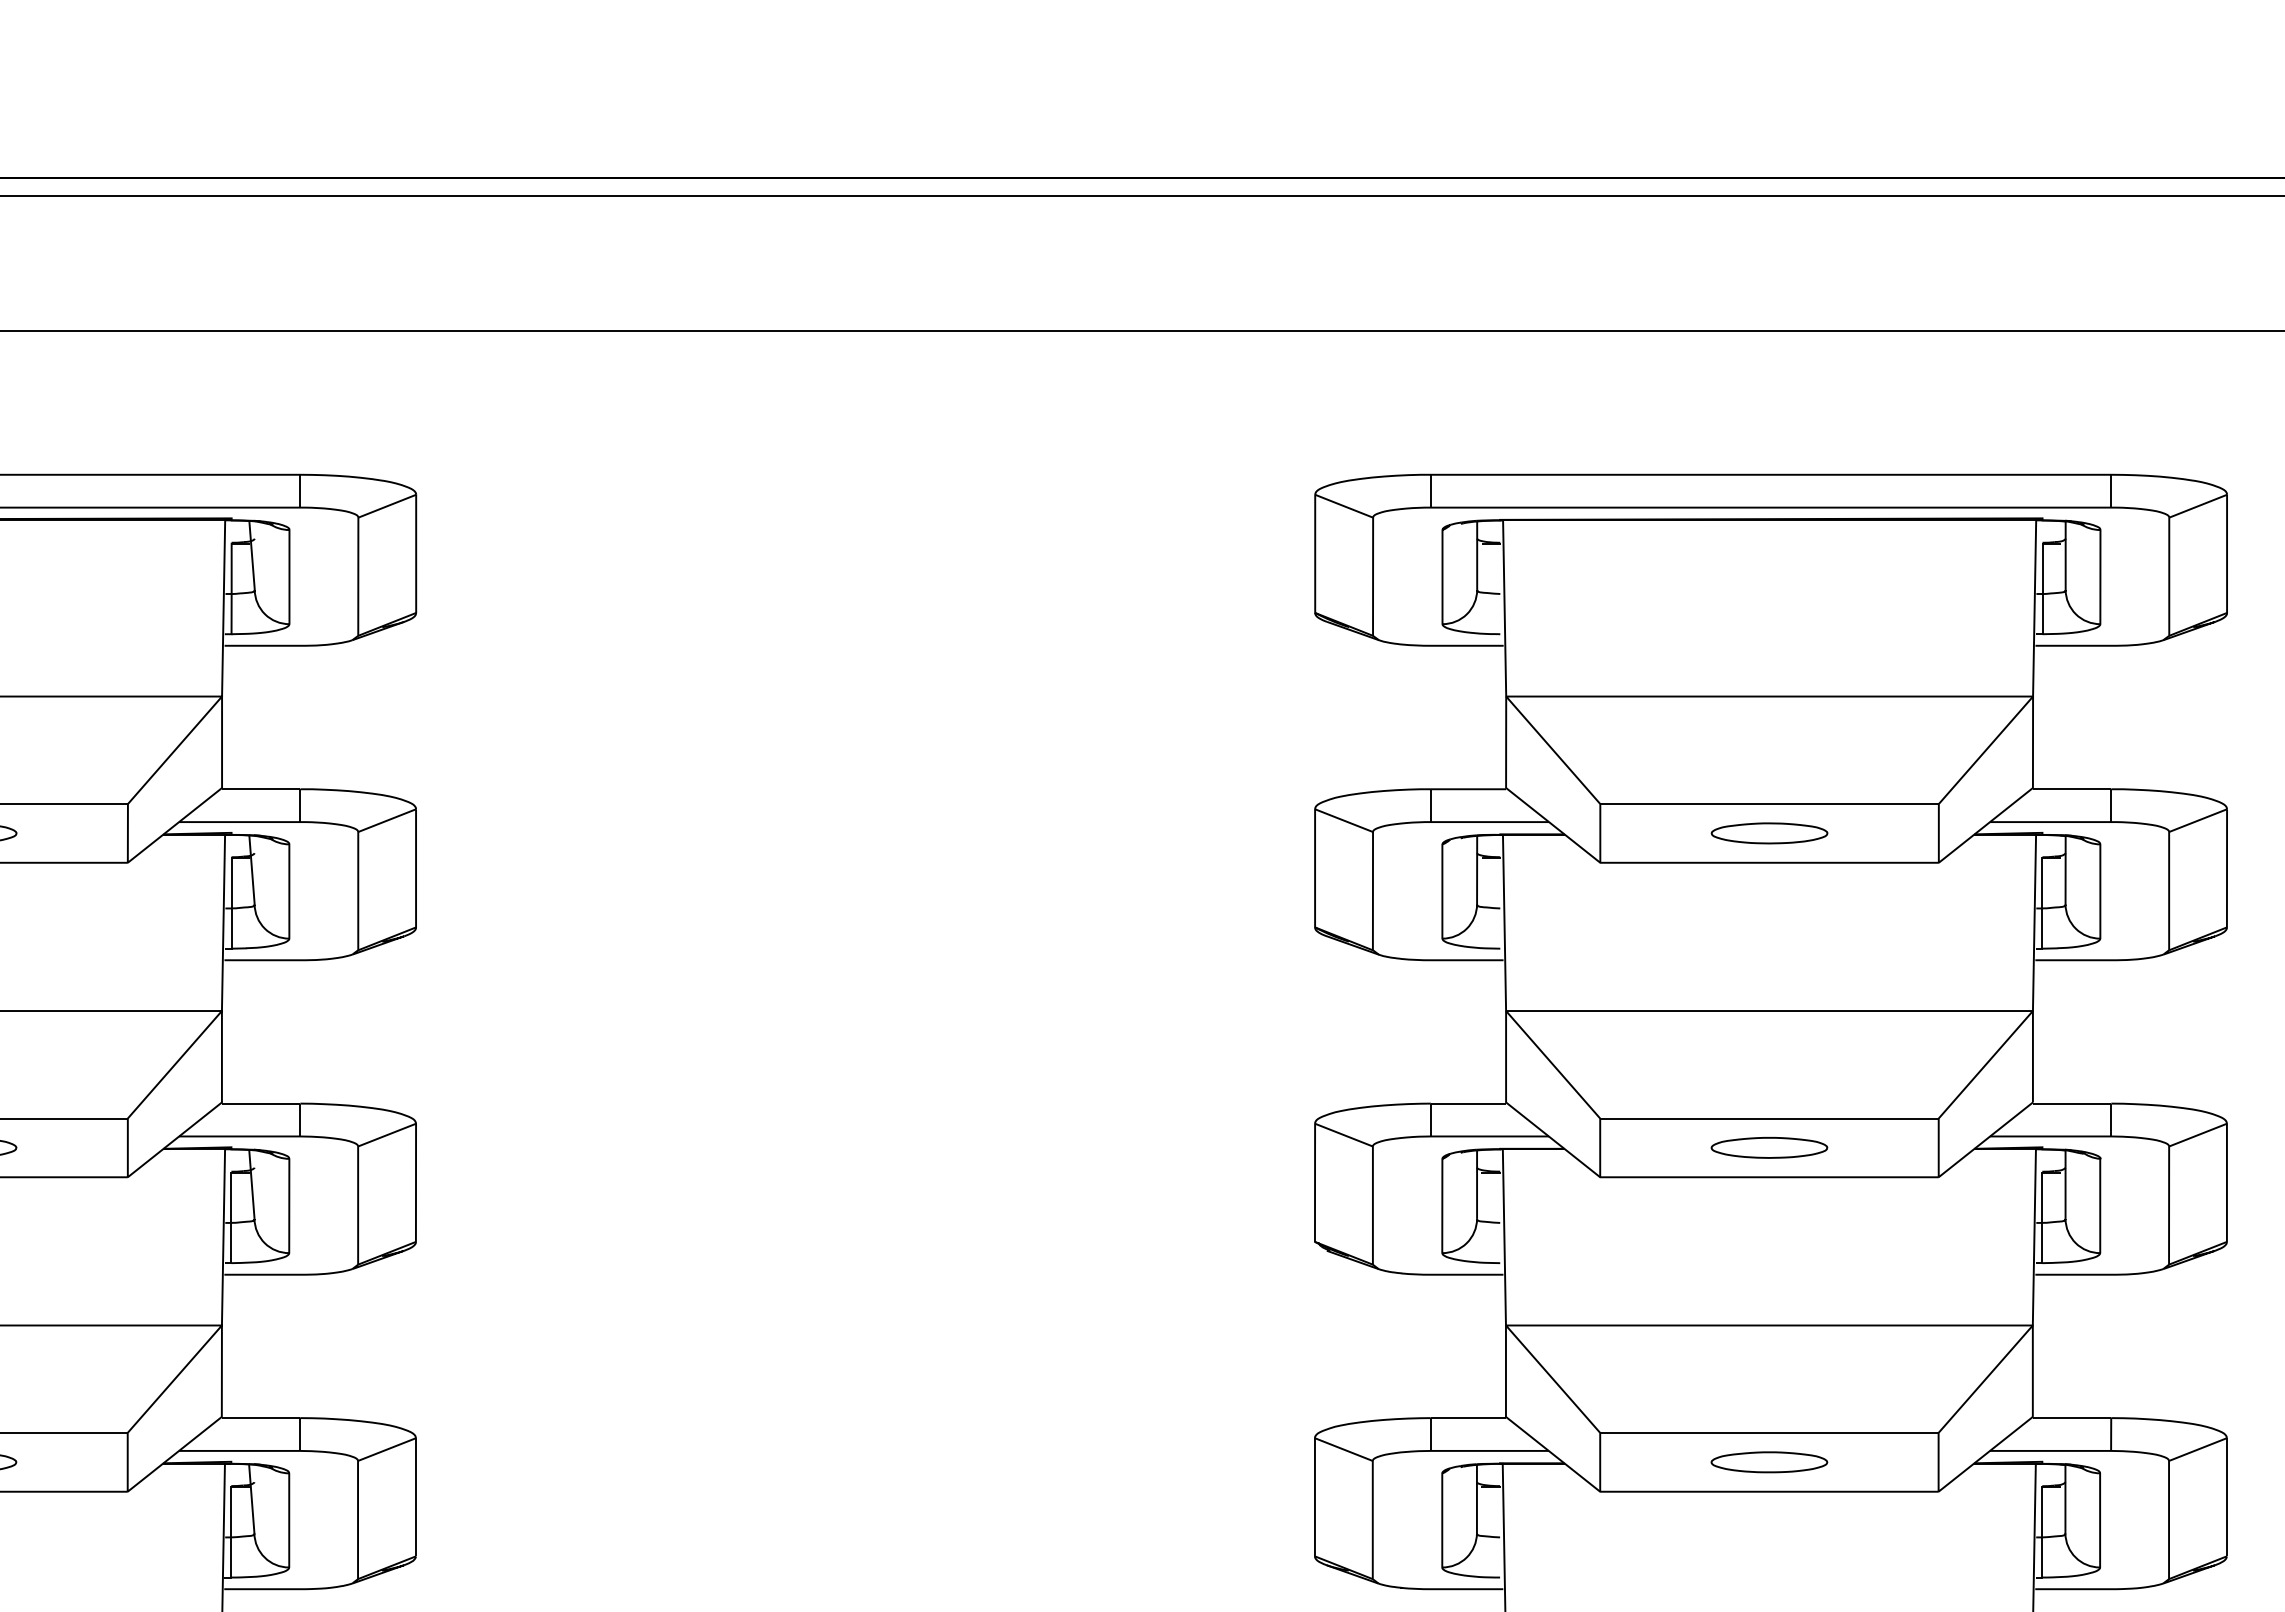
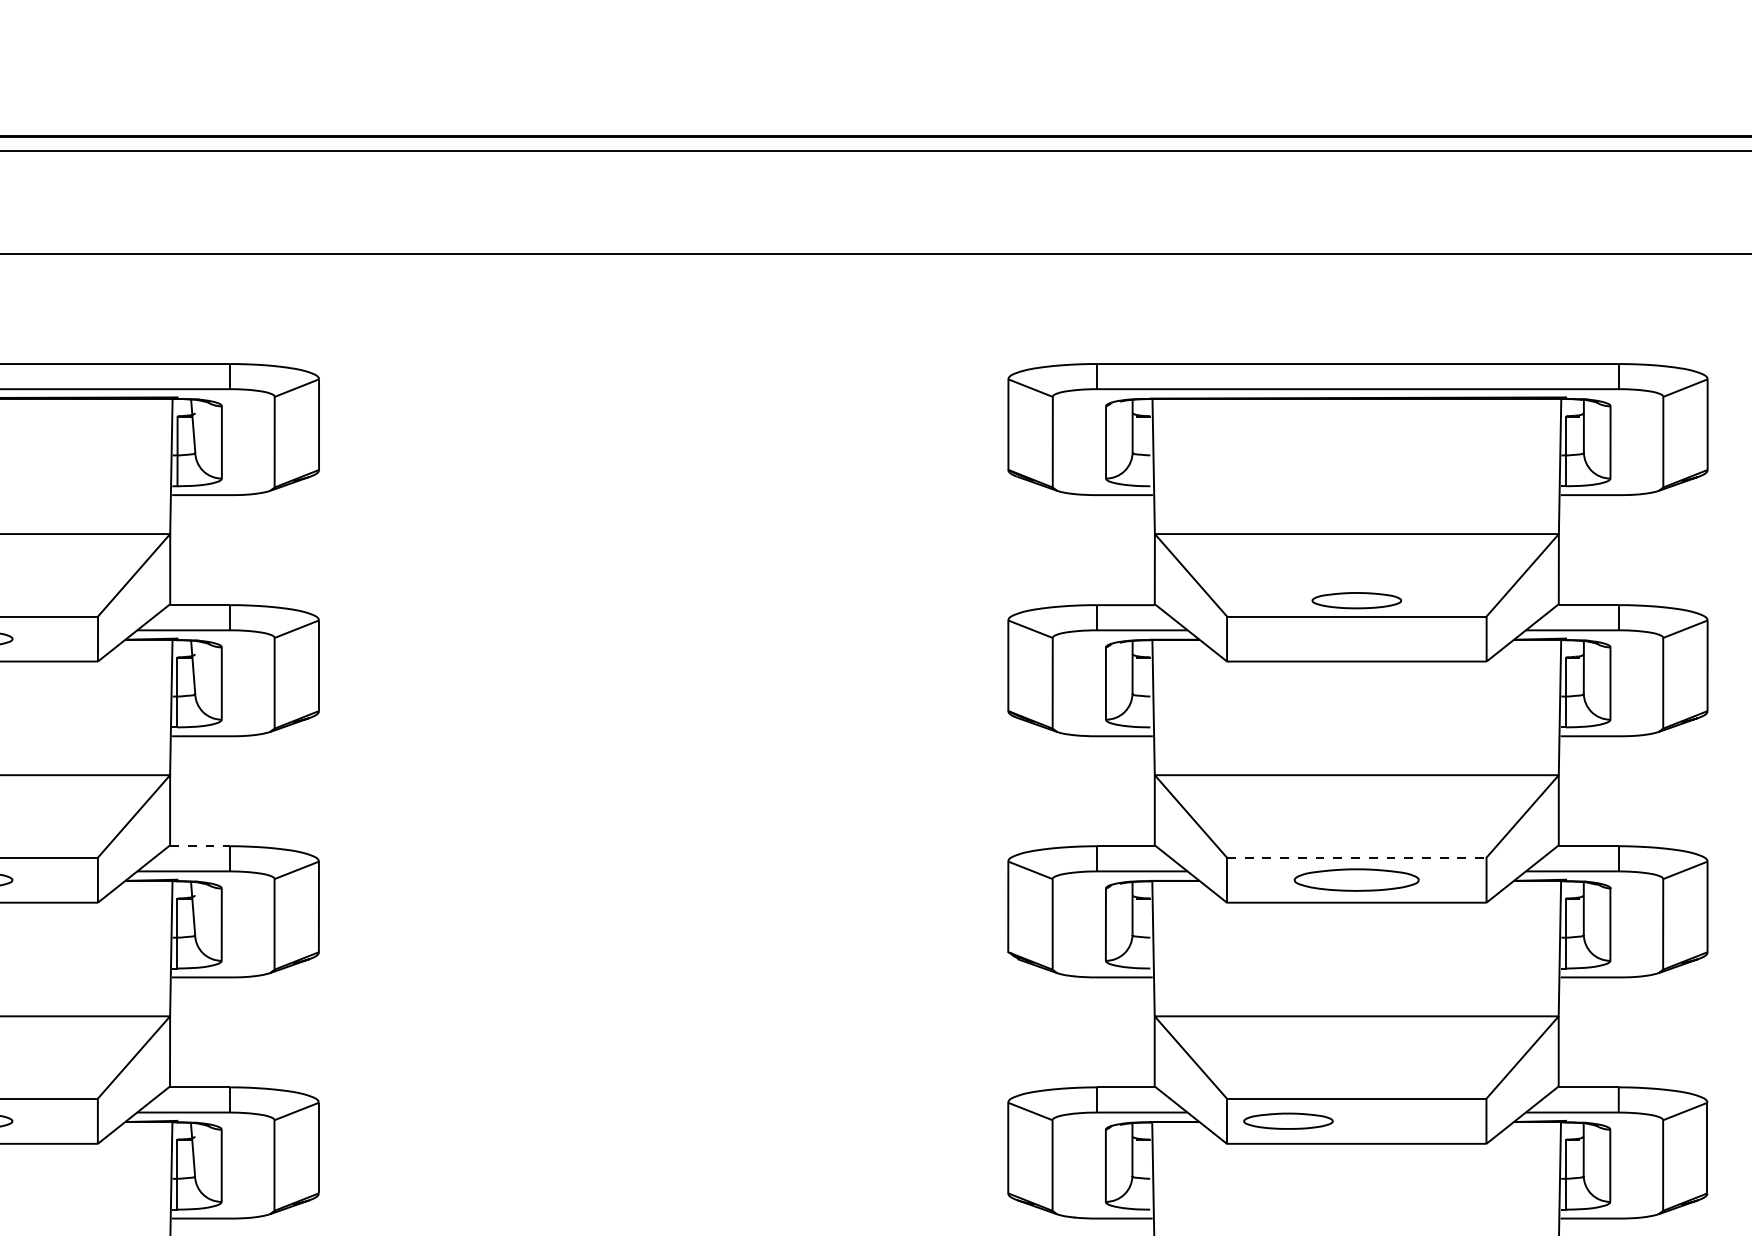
part: (1769, 833) -> (1356, 600), moved
line: (261, 1103) -> (200, 846), solid -> dashed
line: (1769, 1118) -> (1356, 857), solid -> dashed
part: (1769, 1147) -> (1356, 879), size x1.4
part: (1769, 1462) -> (1288, 1121), moved

